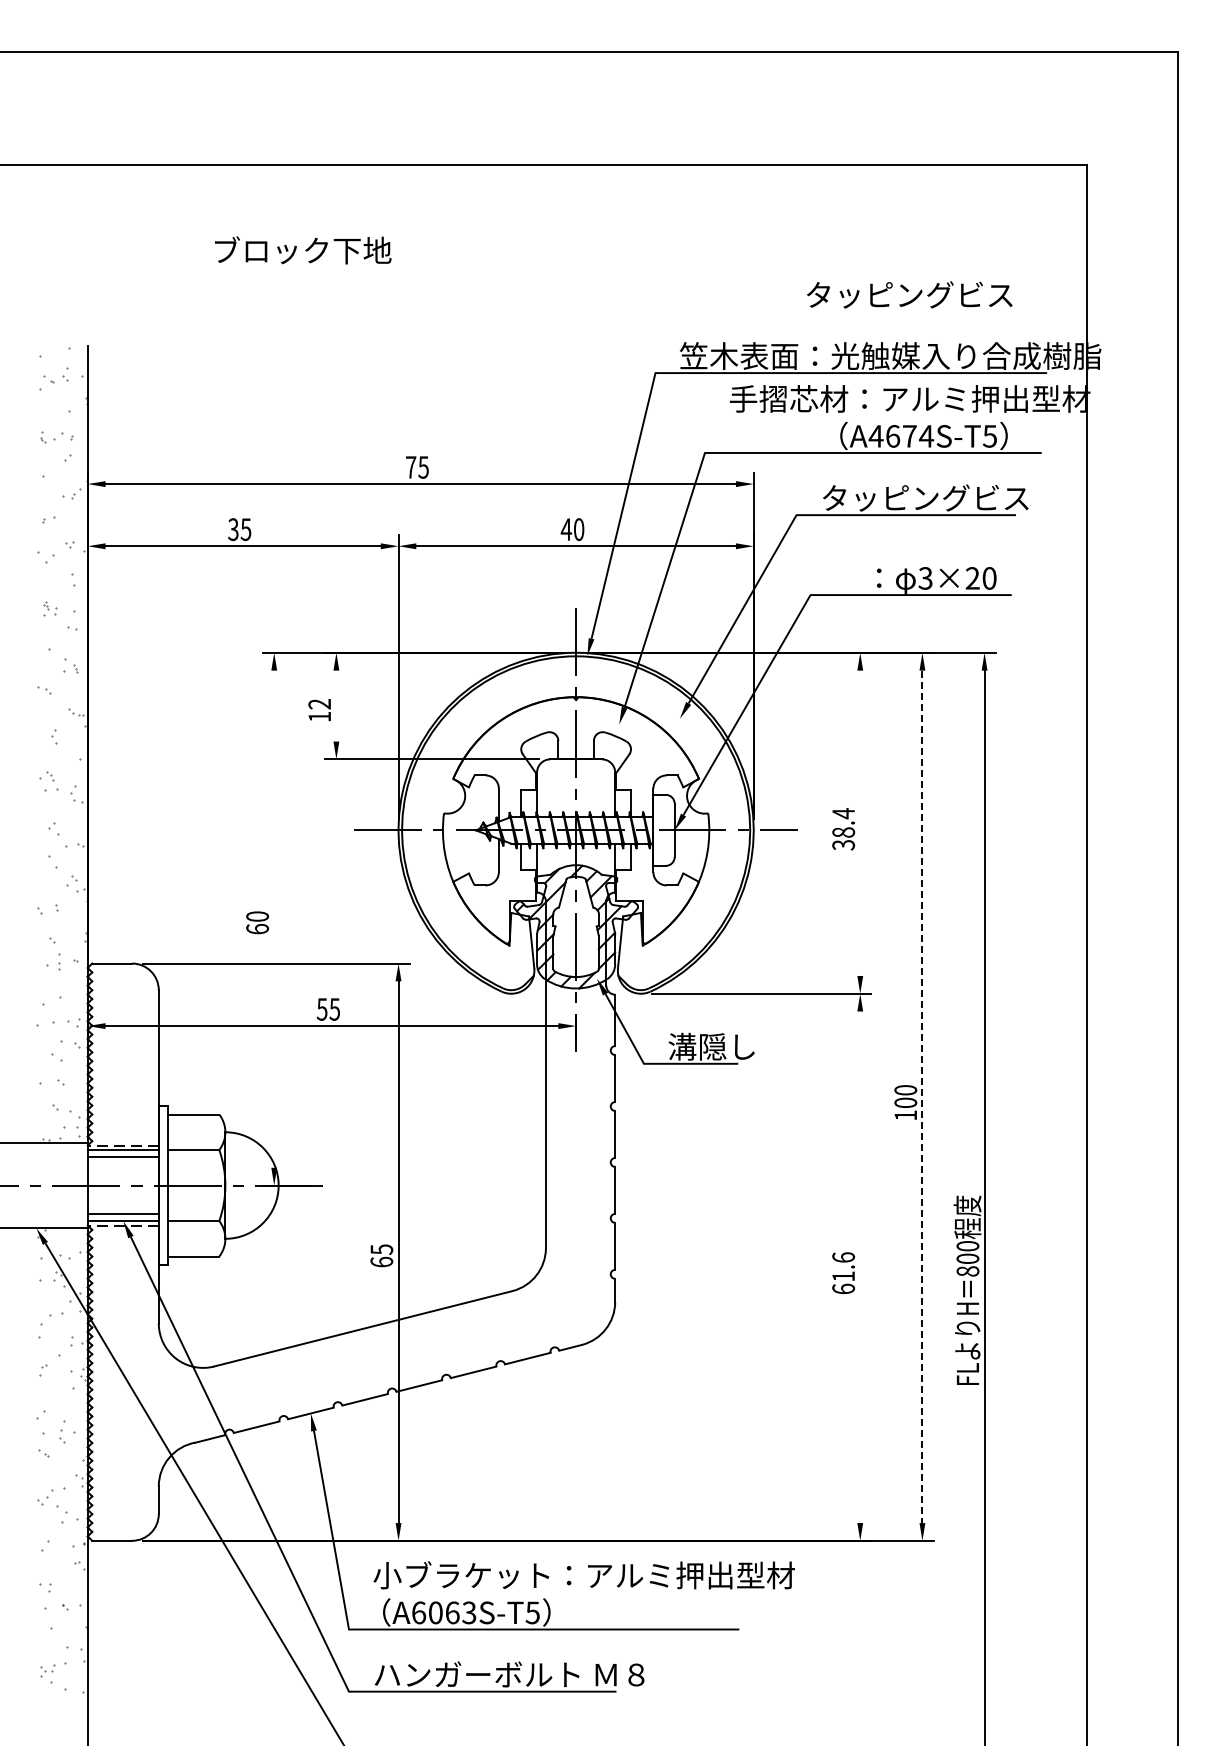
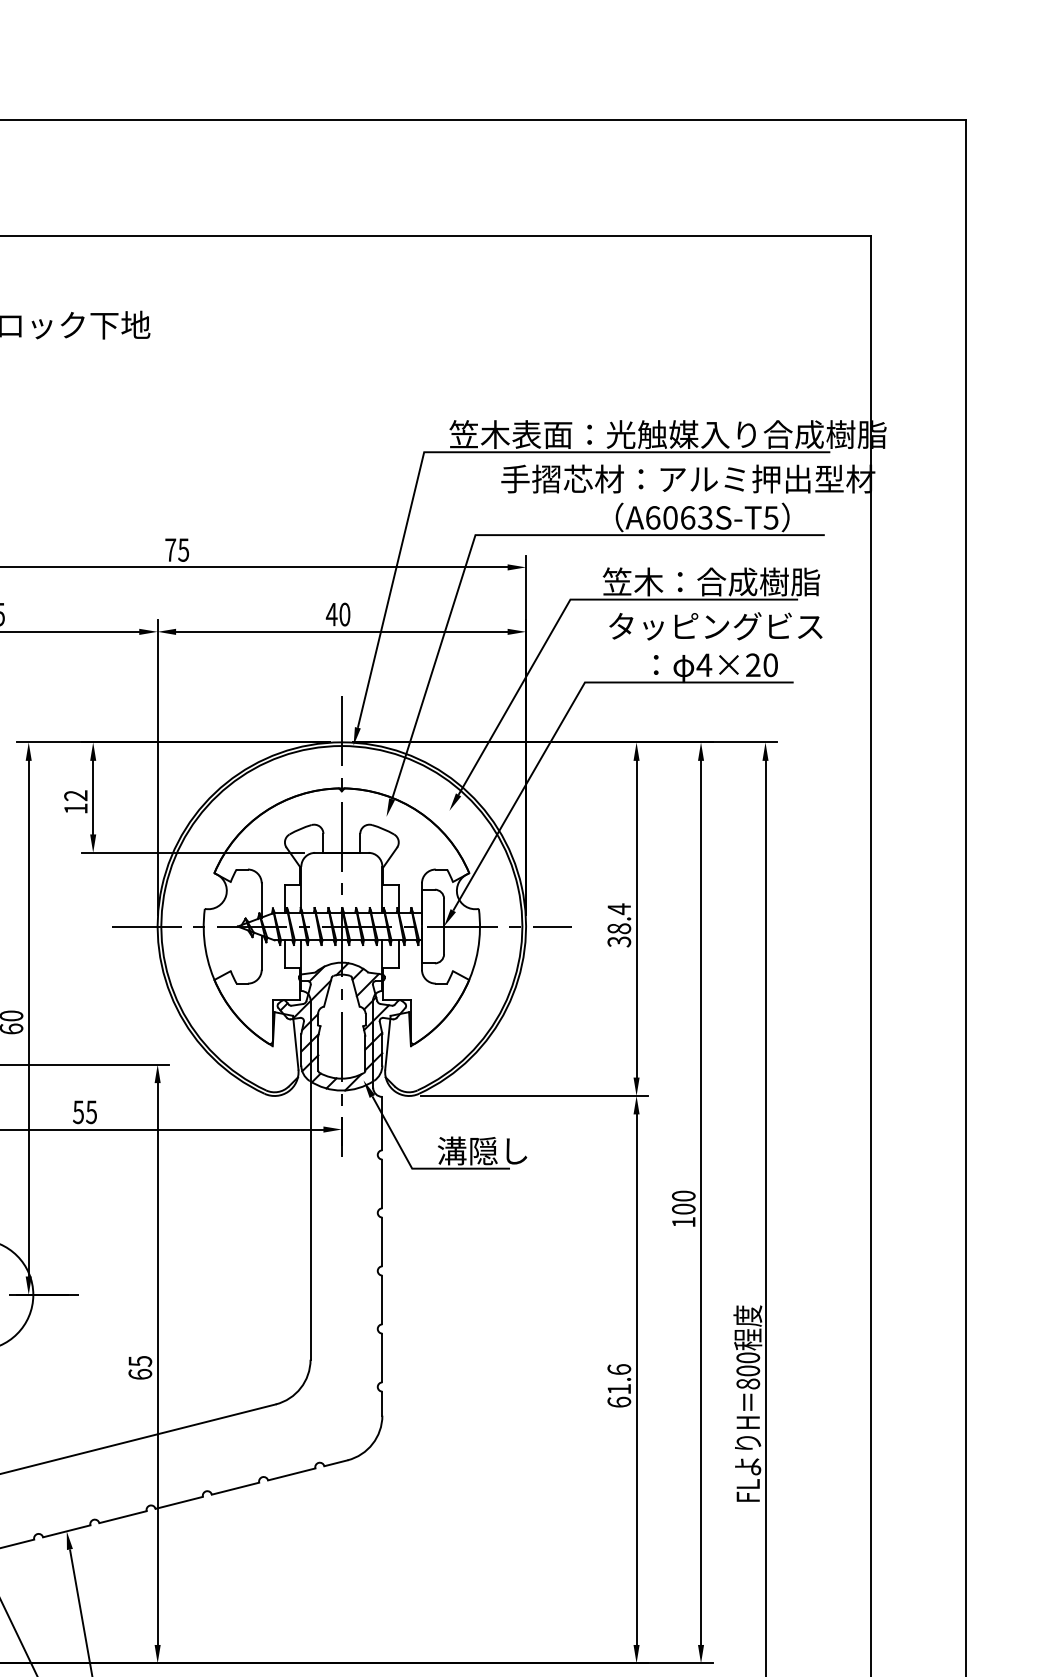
text: (909, 294) -> (715, 625), moved
text: (901, 436) -> (679, 518), A4674S-T5 -> A6063S-T5
text: (930, 498) -> (709, 582), タッピングビス -> 笠木：合成樹脂
text: (925, 578) -> (704, 665), 3×20 -> 4×20
line: (336, 705) -> (93, 797), added
line: (860, 822) -> (636, 918), added
line: (274, 918) -> (29, 1017), added
line: (922, 1097) -> (701, 1203), dashed -> solid
line: (860, 1267) -> (636, 1379), added

